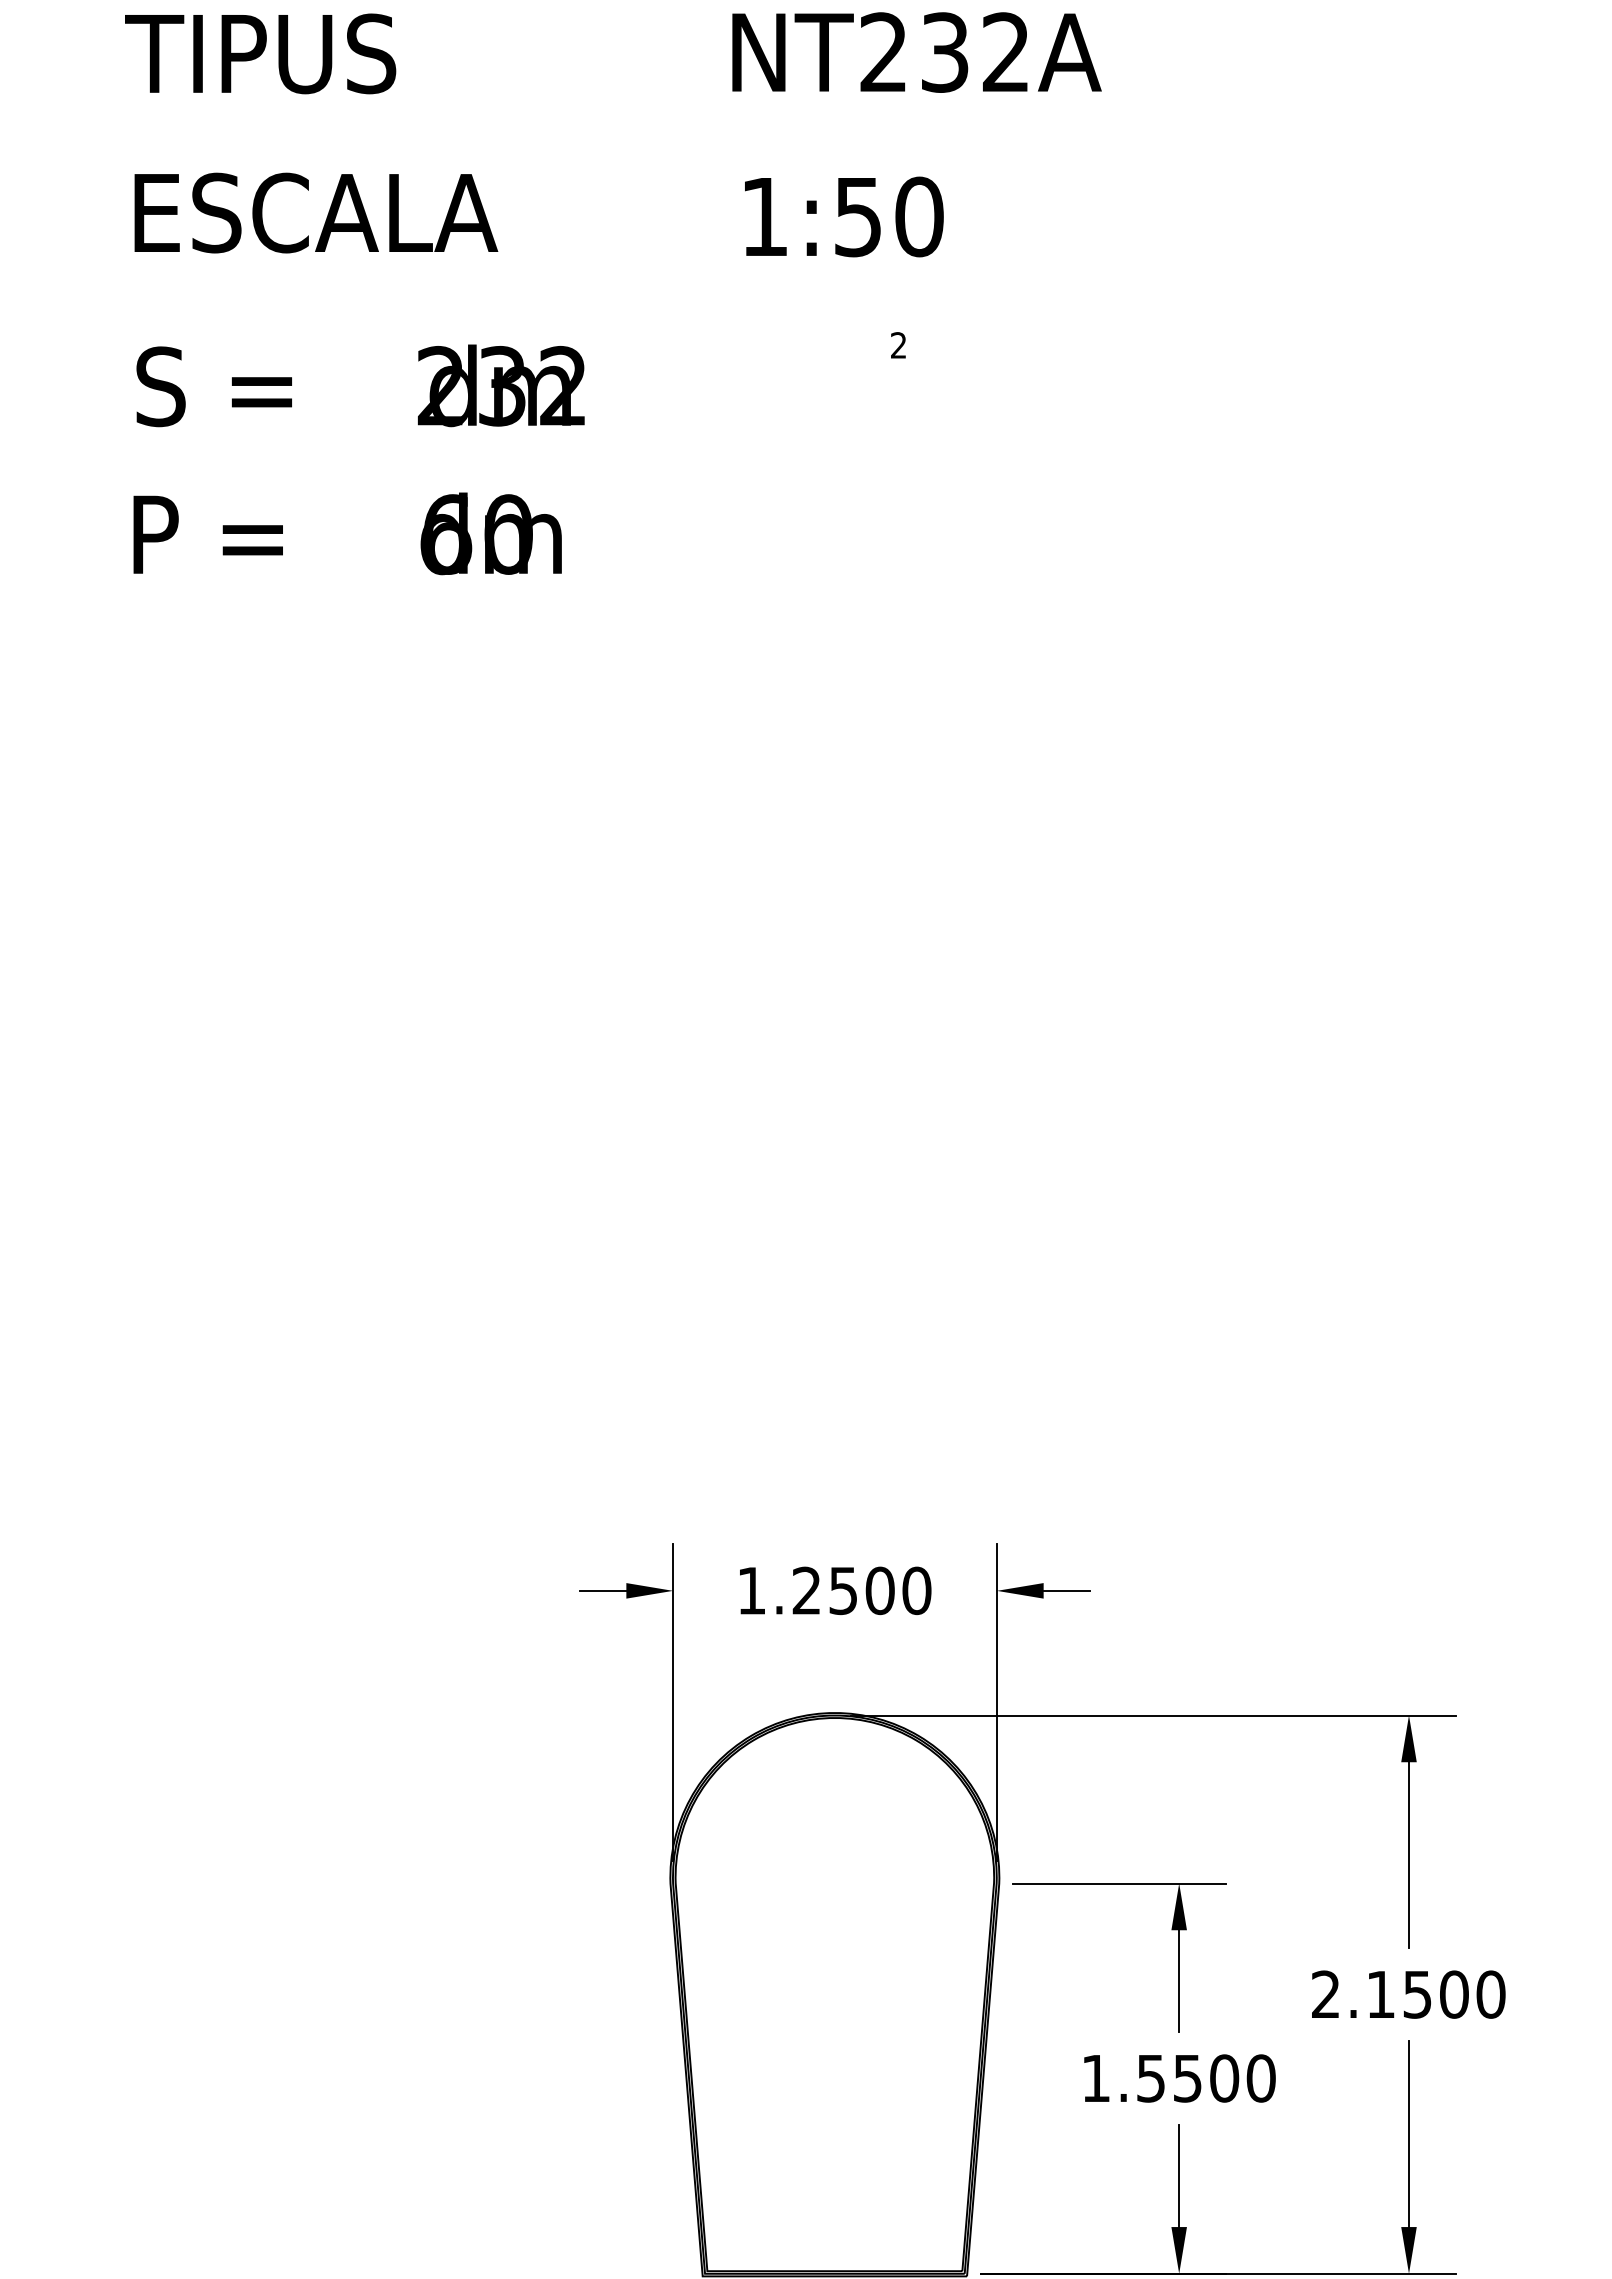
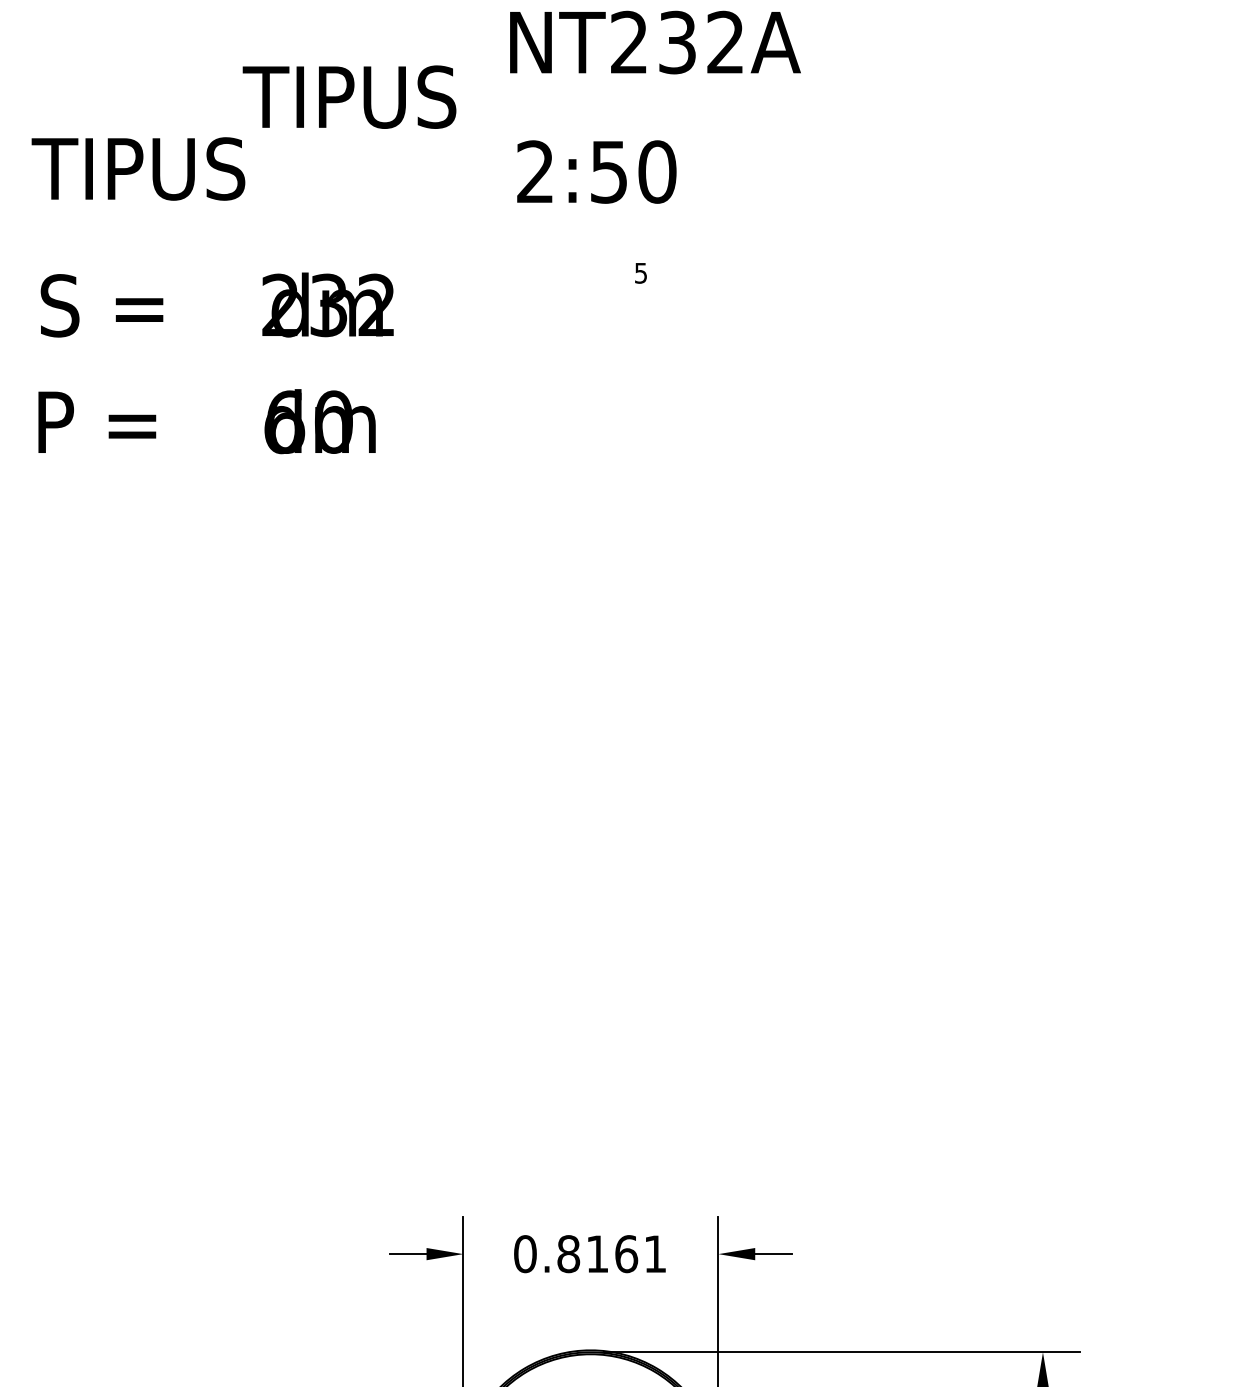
text: (260, 53) -> (349, 96), moved
text: (311, 212) -> (178, 168), ESCALA -> TIPUS
text: (763, 215) -> (534, 170), 1:50 -> 2:50
text: (898, 345) -> (640, 273), 2 -> 5
text: (834, 1590) -> (590, 1253), 1.2500 -> 0.8161

